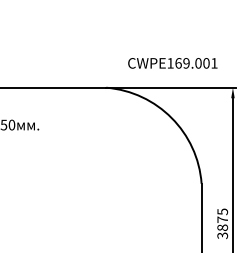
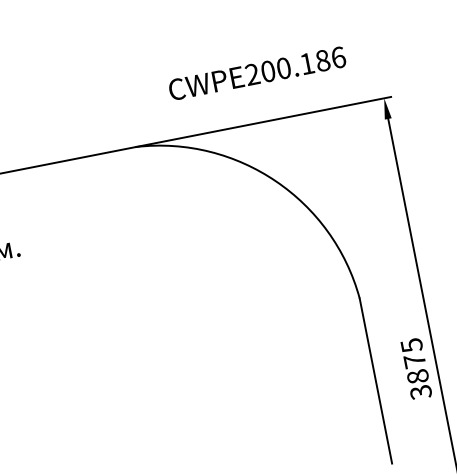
text: (192, 63) -> (295, 66), CWPE169.001 -> CWPE200.186

